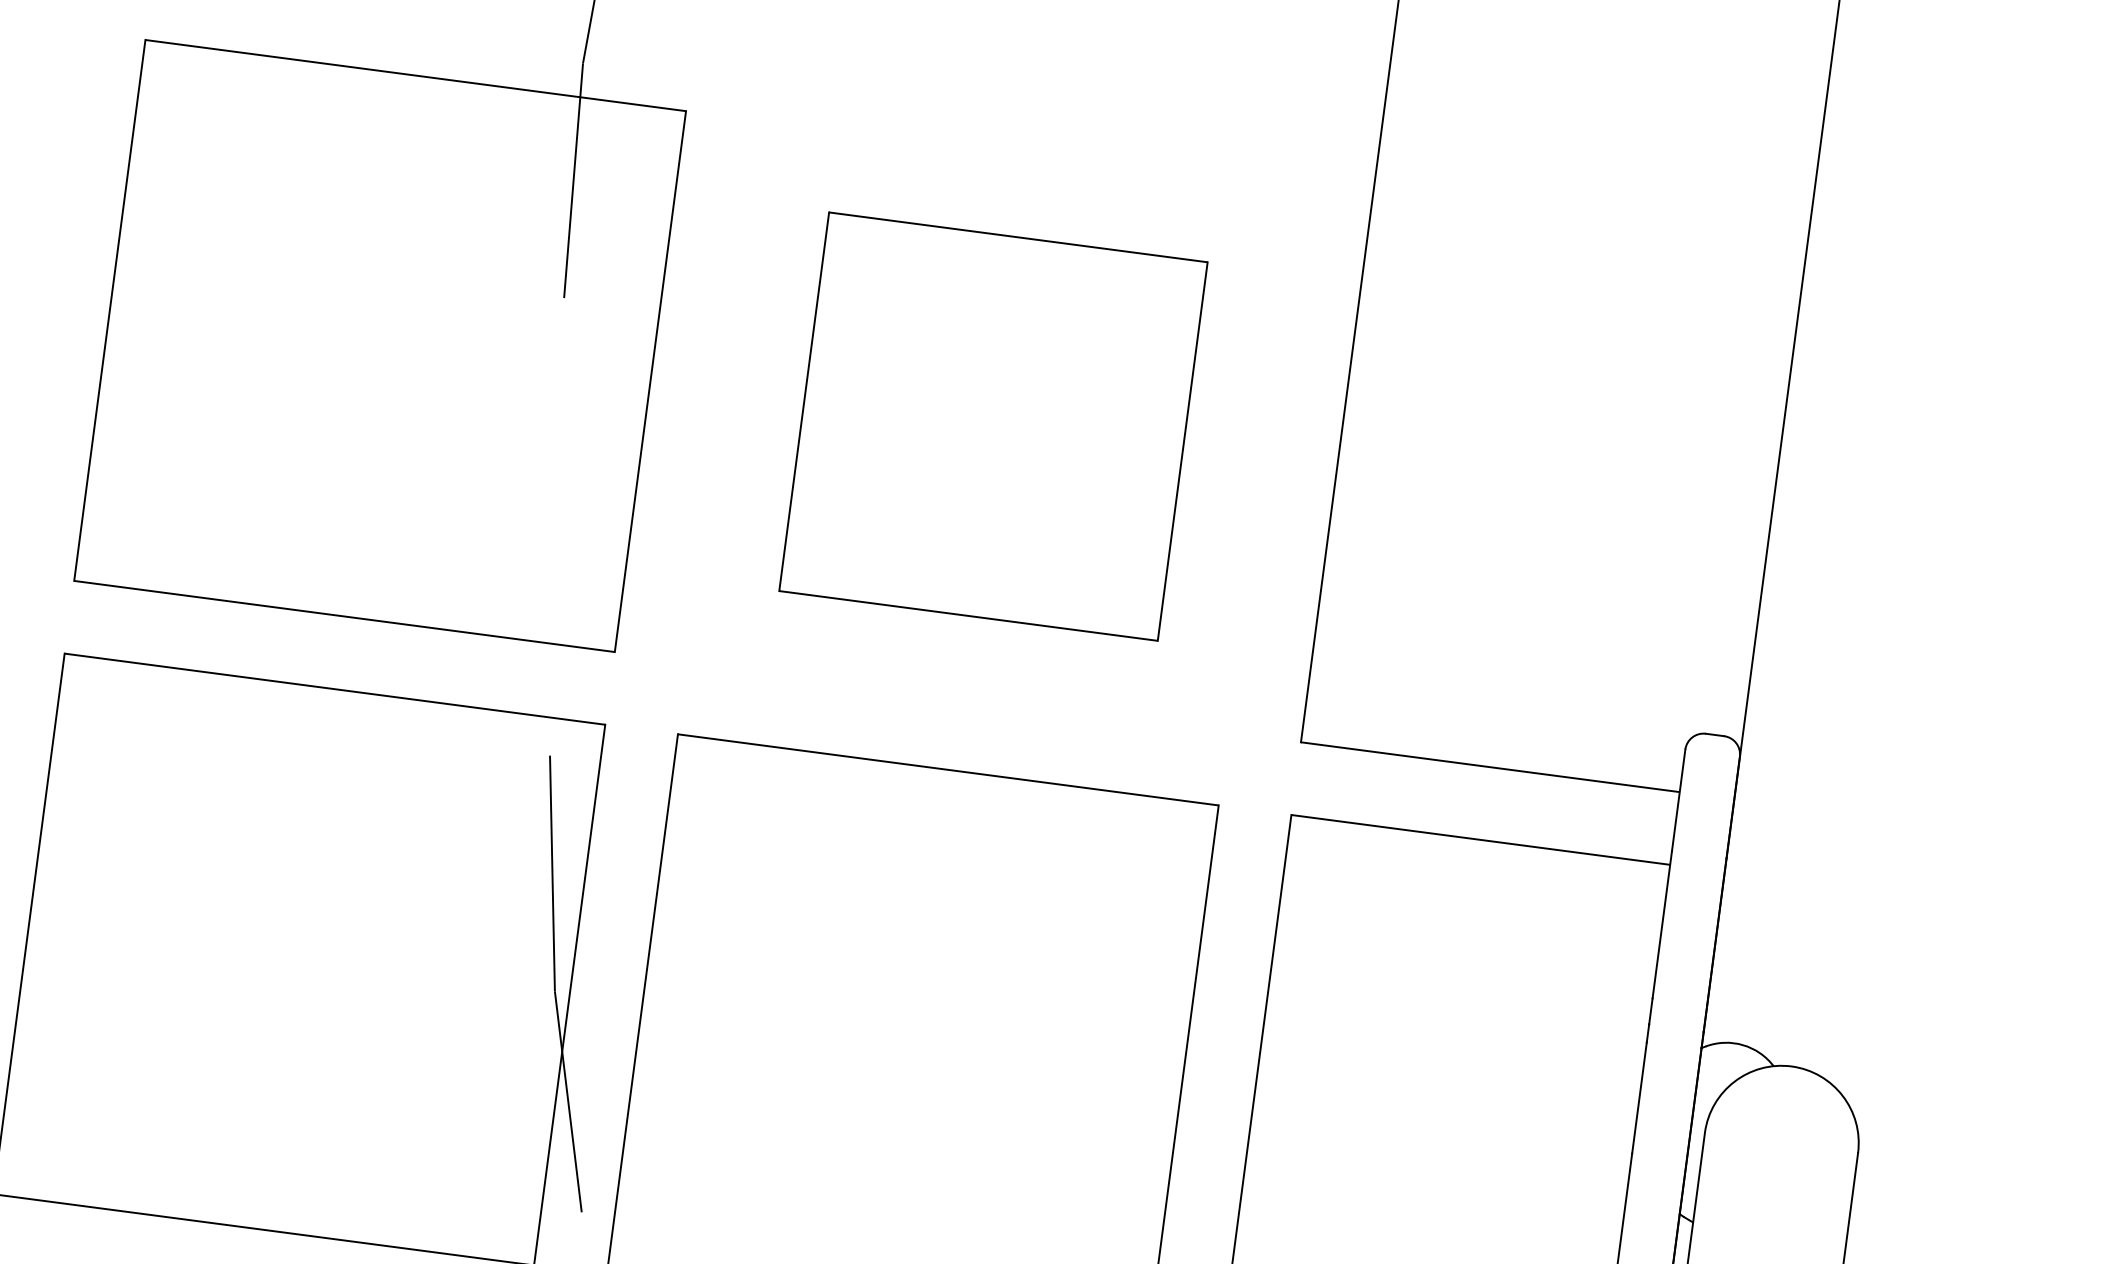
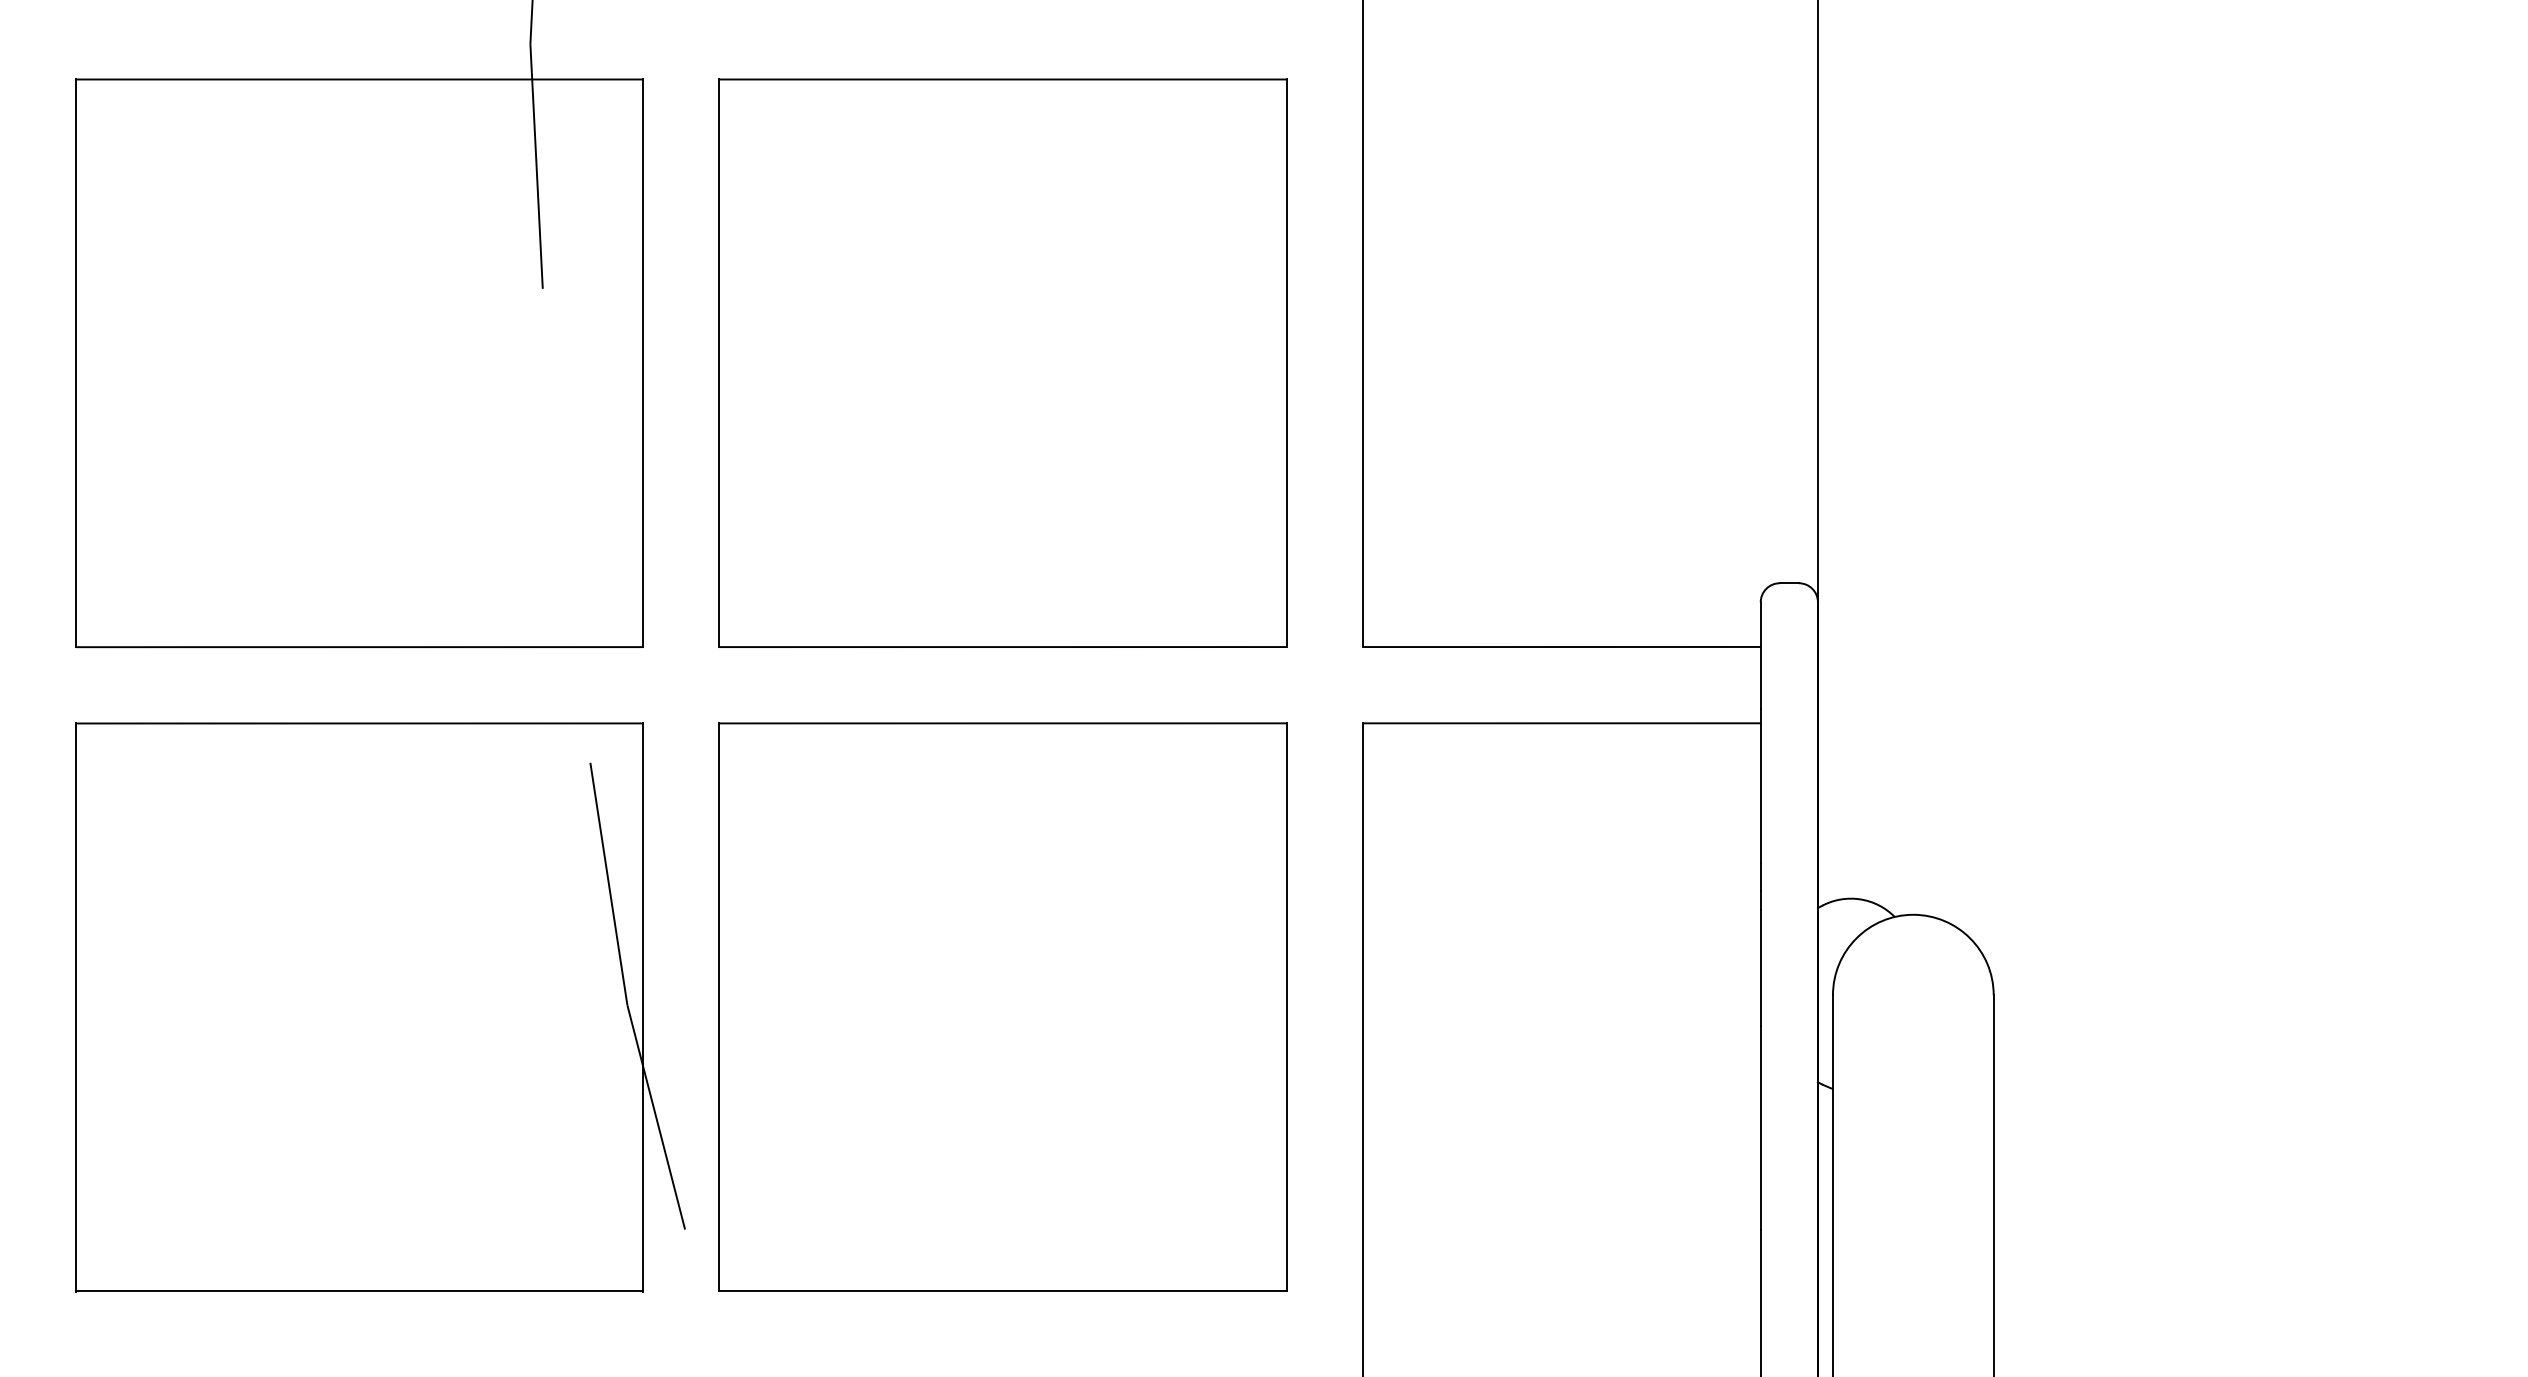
part: (992, 425) -> (1002, 362), size x1.43

